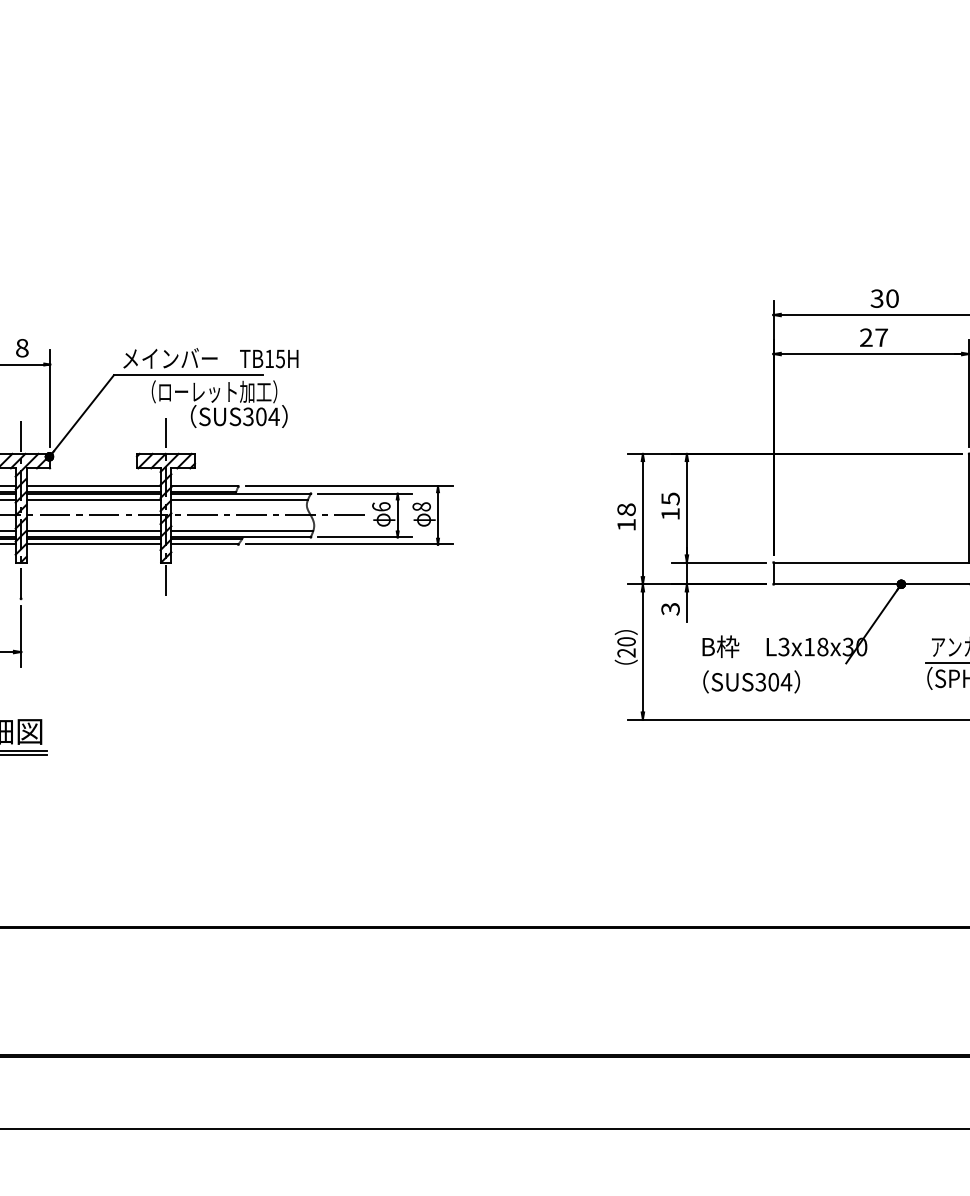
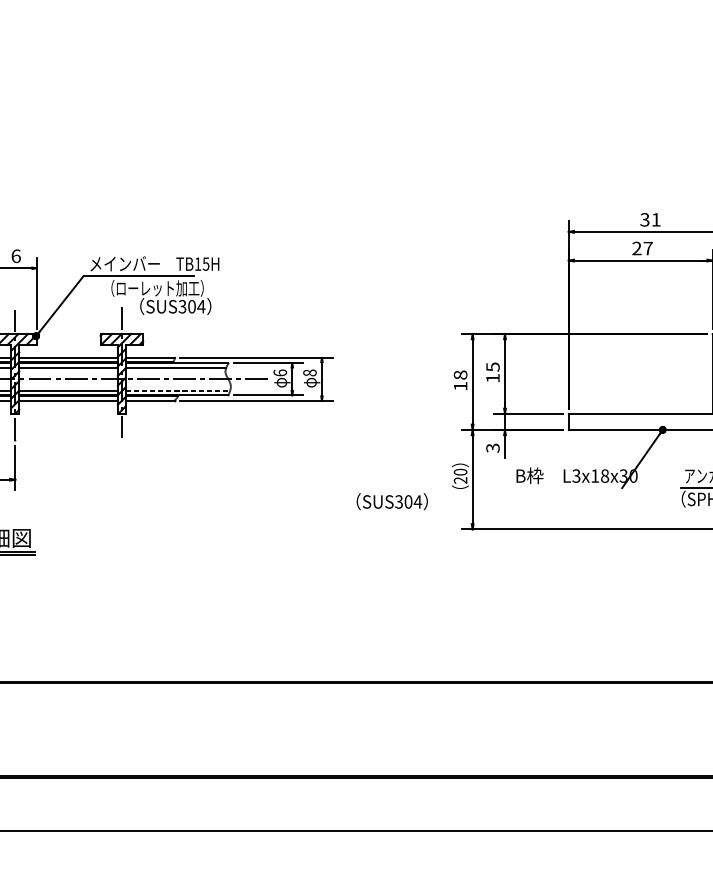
text: (892, 298) -> (656, 219), 30 -> 31
text: (22, 347) -> (16, 255), 8 -> 6
line: (242, 531) -> (178, 391), solid -> dashed
text: (751, 681) -> (392, 501), moved

